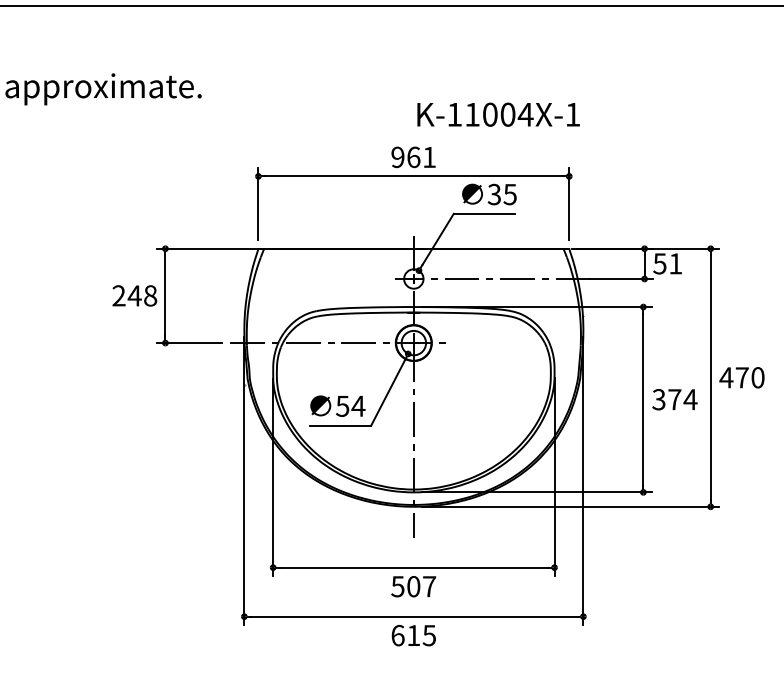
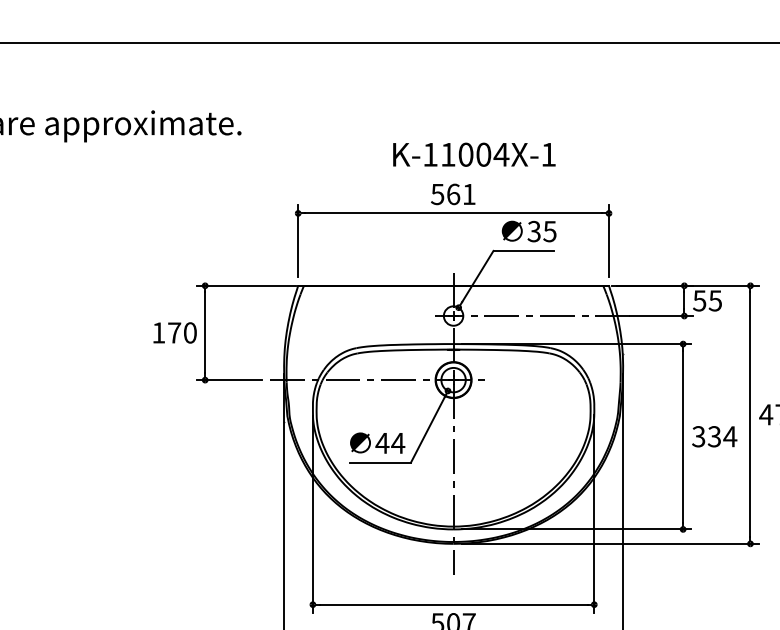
text: (498, 114) -> (474, 154), moved
text: (397, 156) -> (437, 193), 961 -> 561
text: (675, 263) -> (715, 300), 51 -> 55
text: (134, 295) -> (174, 332), 248 -> 170
text: (674, 399) -> (714, 436), 374 -> 334
text: (342, 406) -> (382, 443), 54 -> 44

